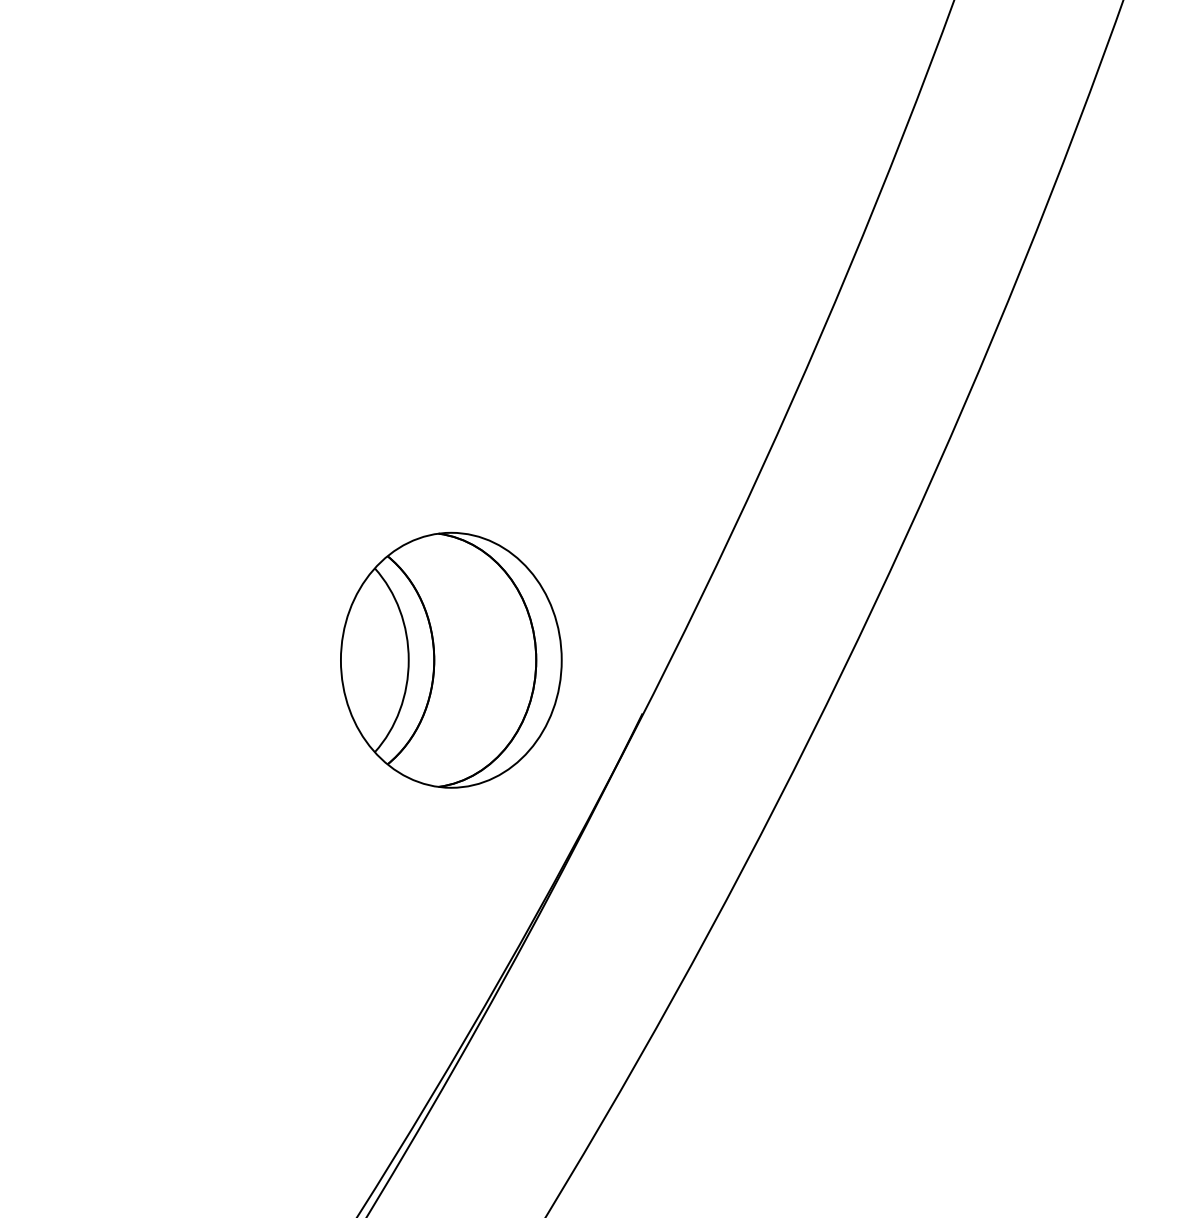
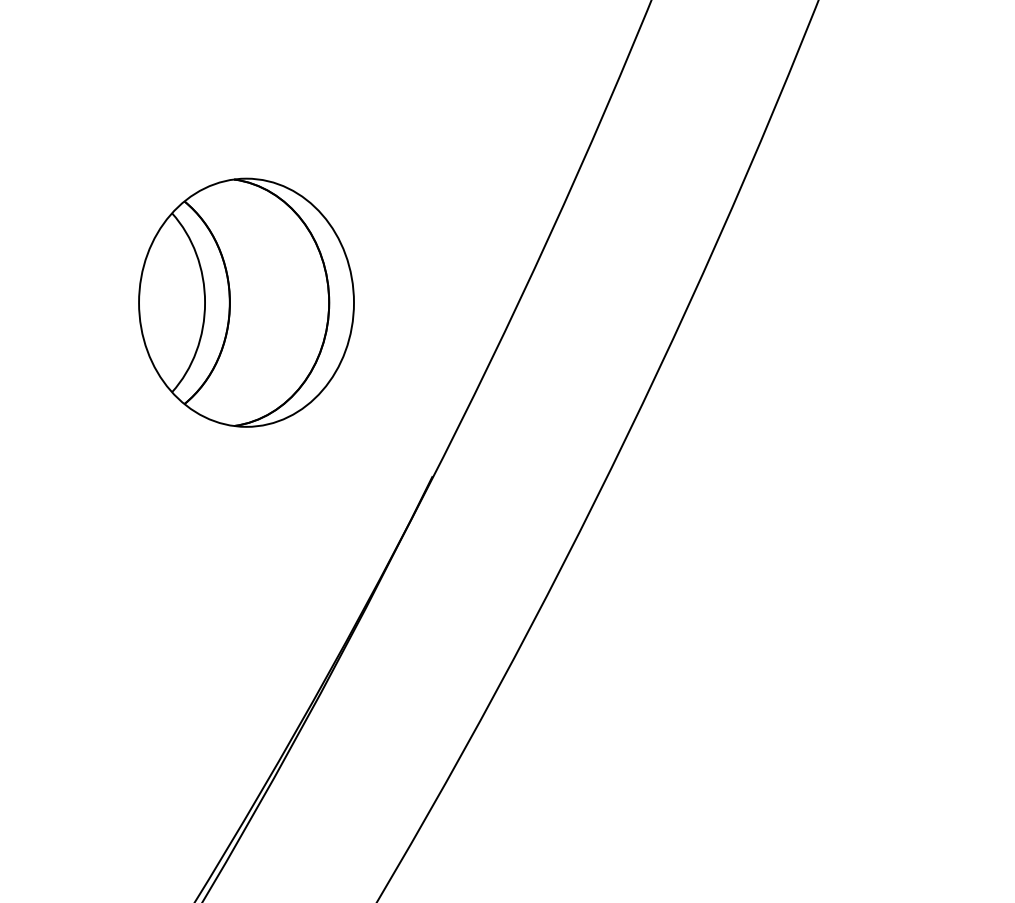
part: (451, 659) -> (246, 301), moved

